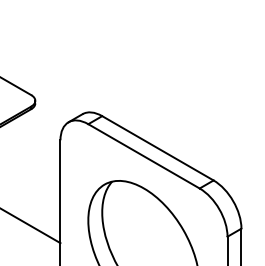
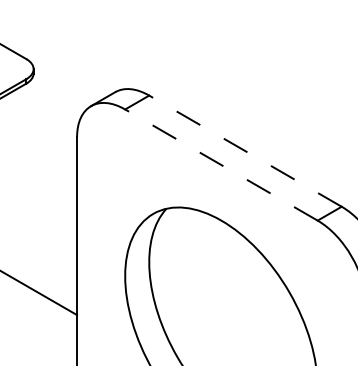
line: (157, 148) -> (244, 151), solid -> dashed
line: (143, 156) -> (220, 165), solid -> dashed

